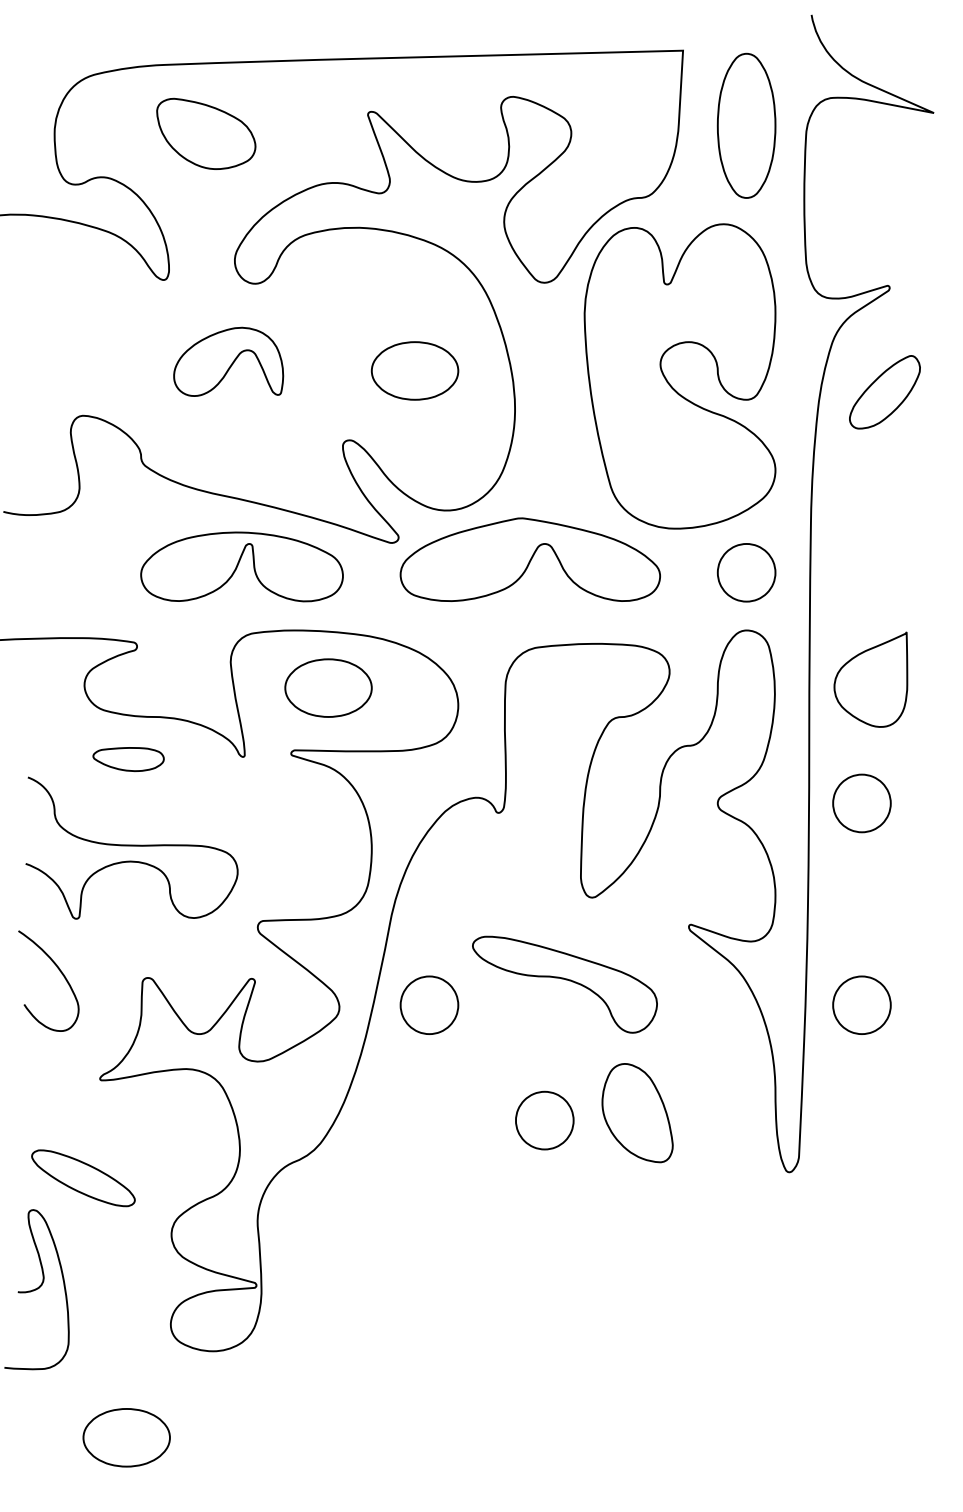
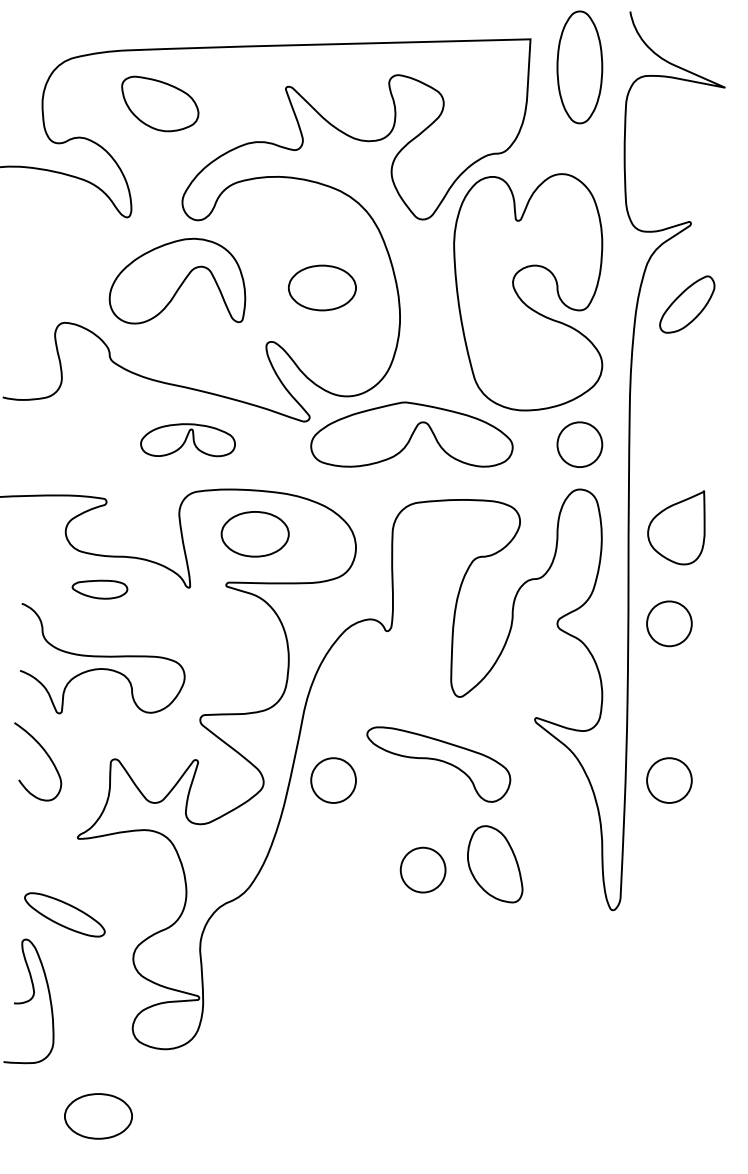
part: (746, 125) -> (579, 67), moved
part: (228, 361) -> (177, 280), size x1.6
part: (241, 566) -> (187, 439), size x0.6

